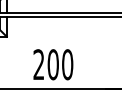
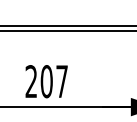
text: (68, 64) -> (62, 81), 200 -> 207

